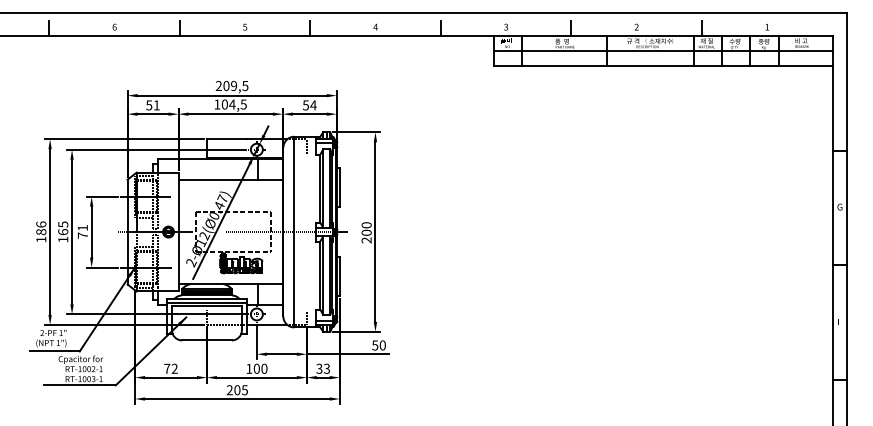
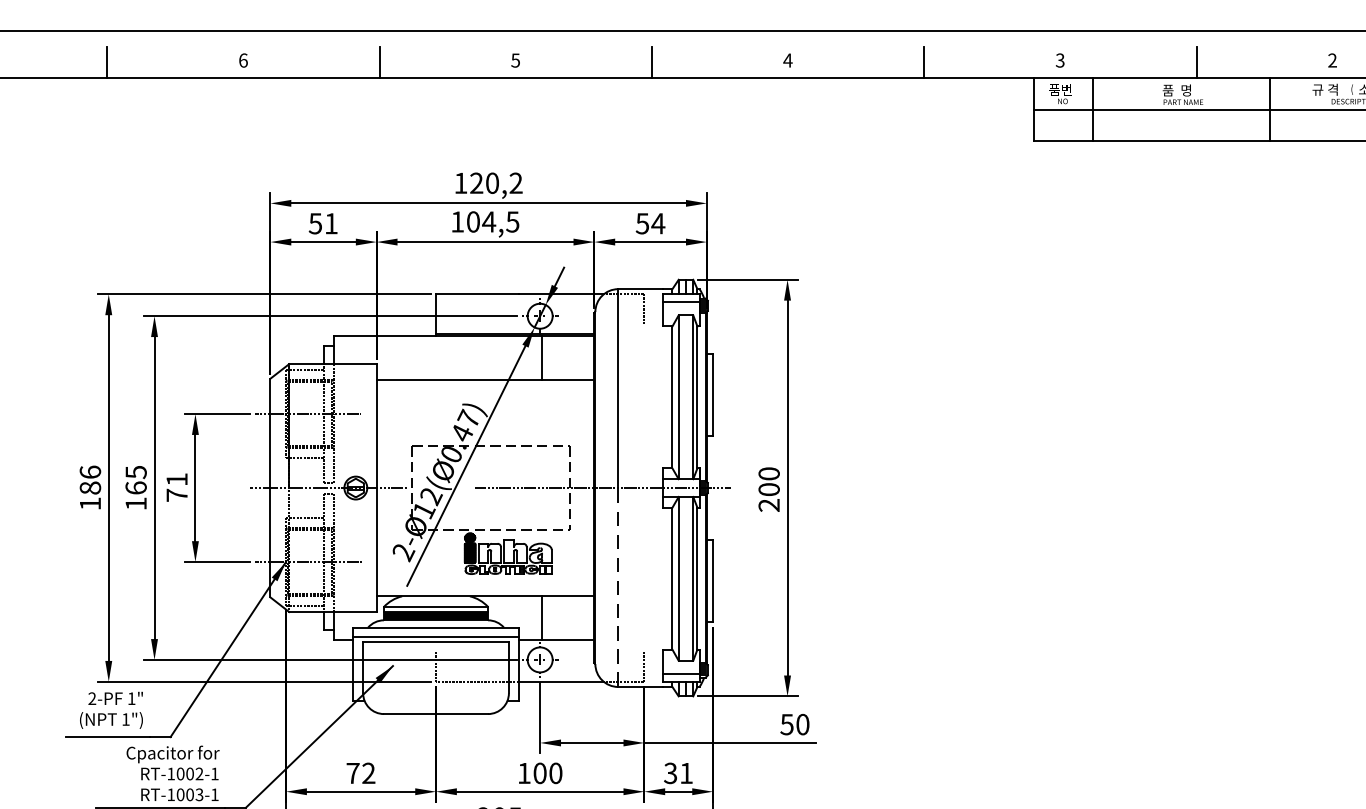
text: (231, 85) -> (487, 182), 209,5 -> 120,2
line: (294, 279) -> (618, 586), solid -> dashed
text: (326, 368) -> (685, 772), 33 -> 31

